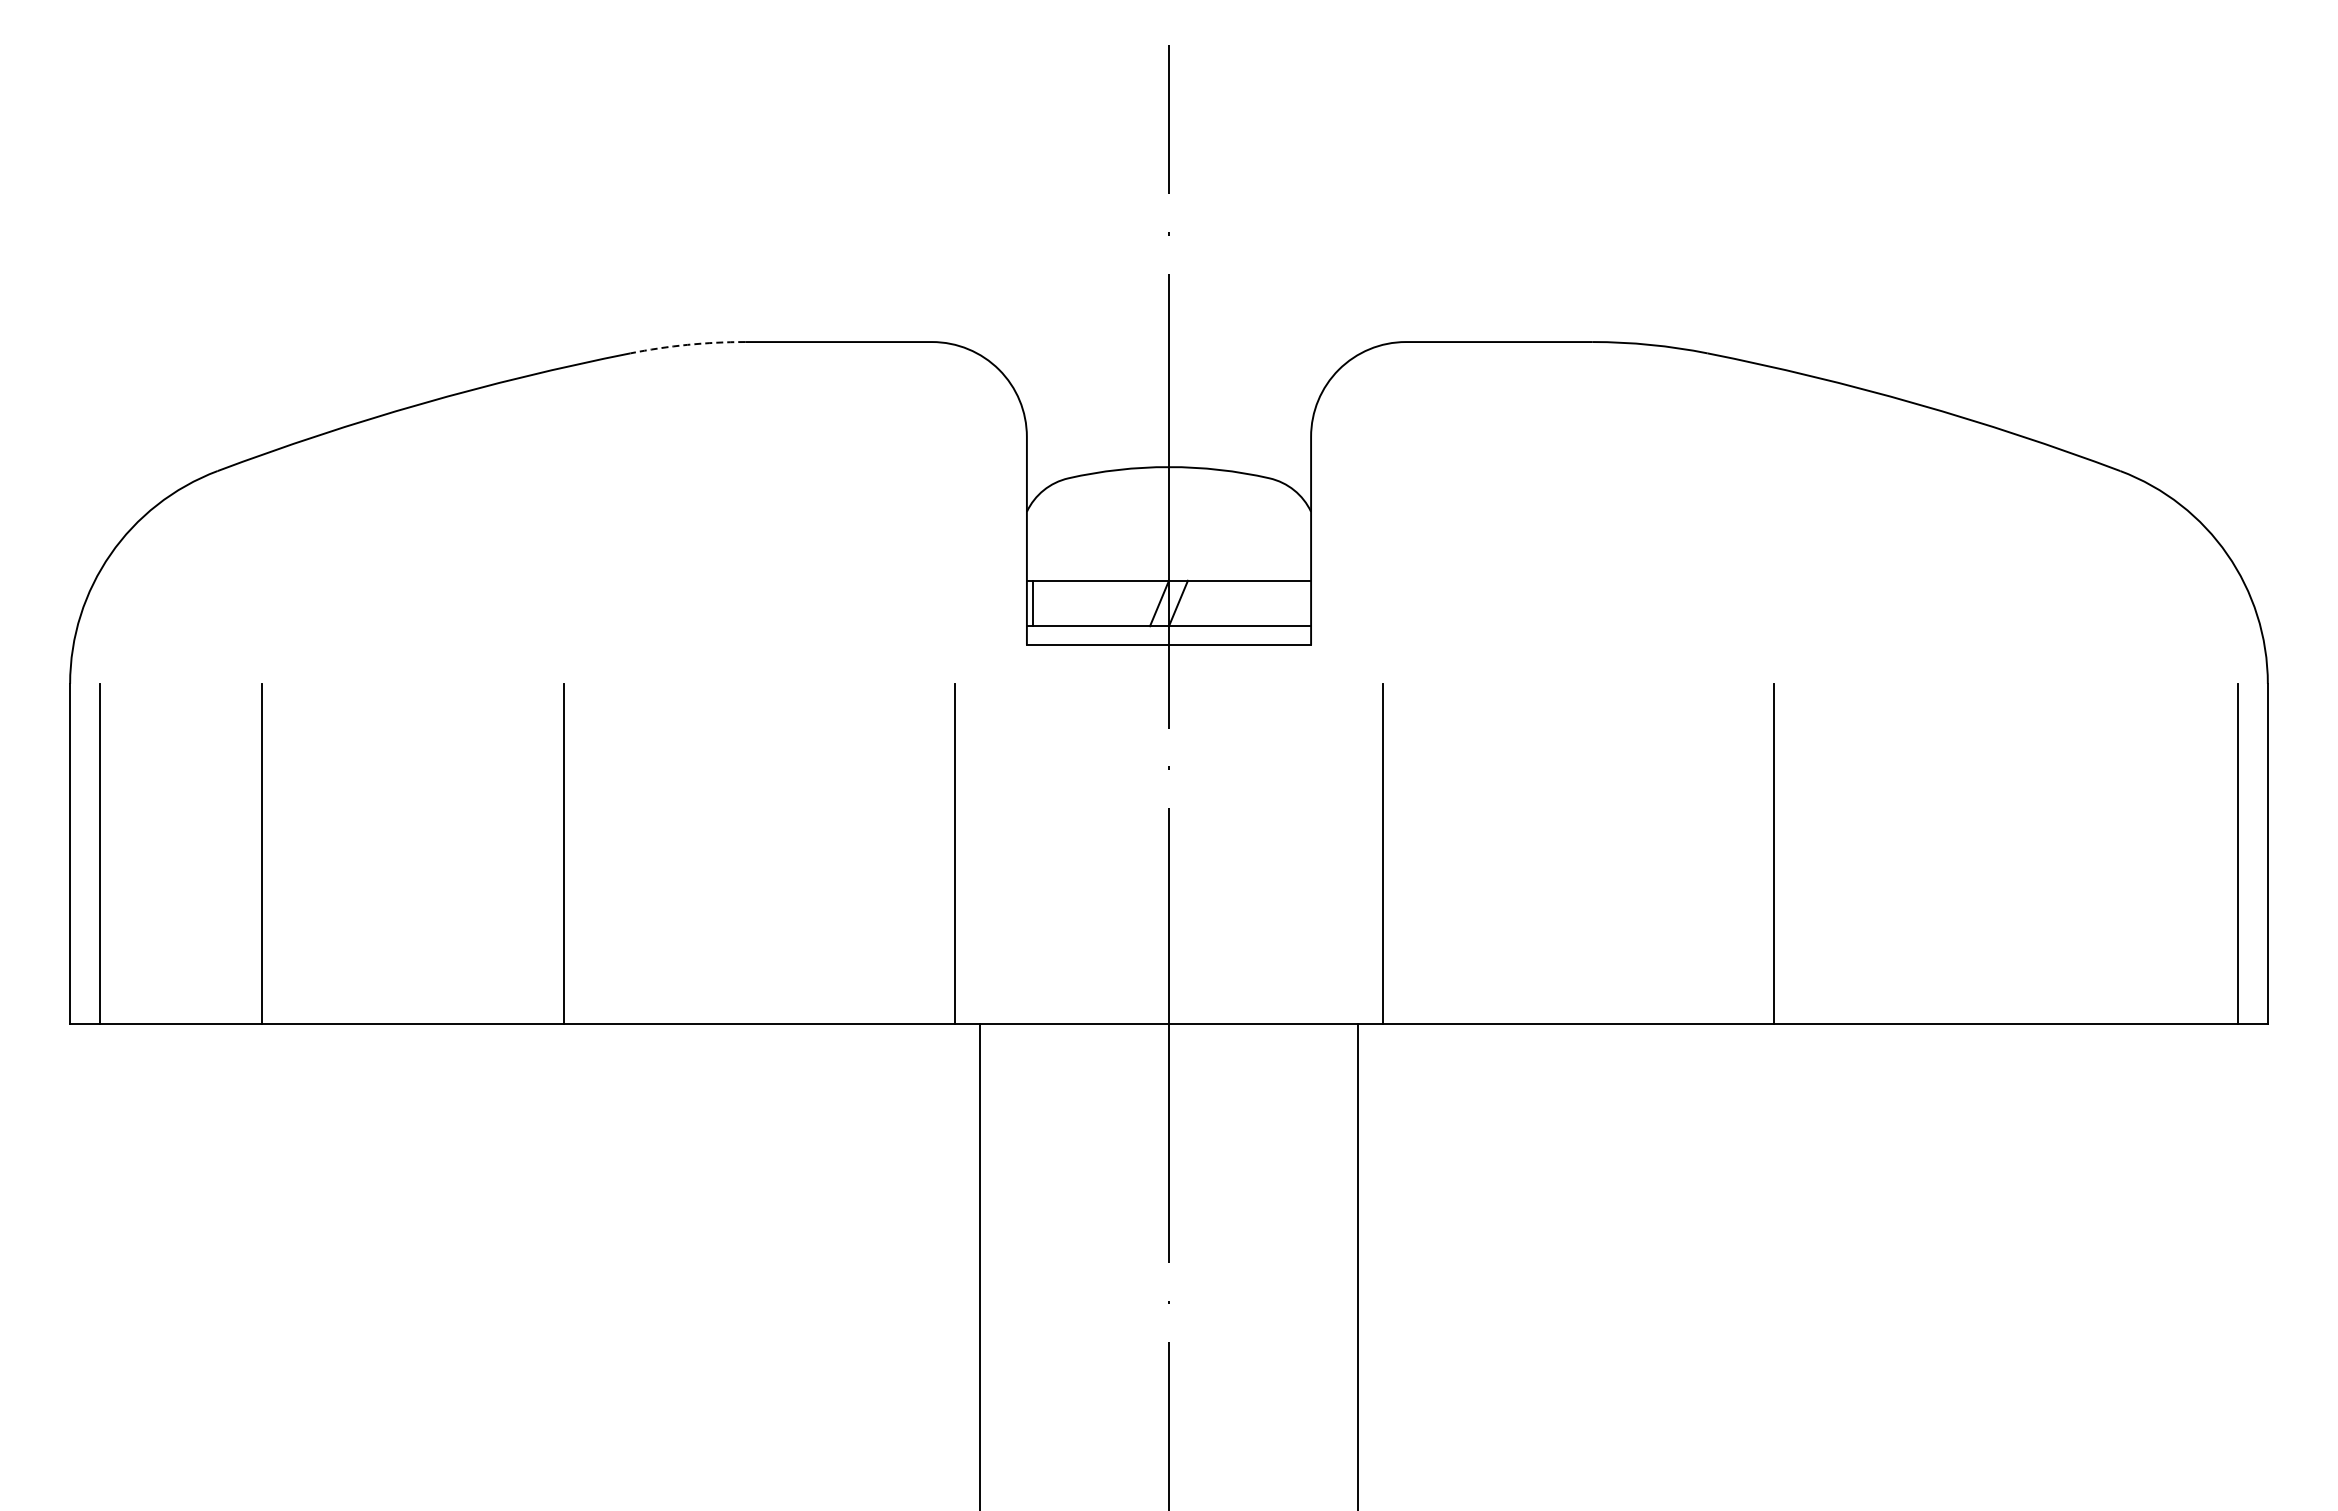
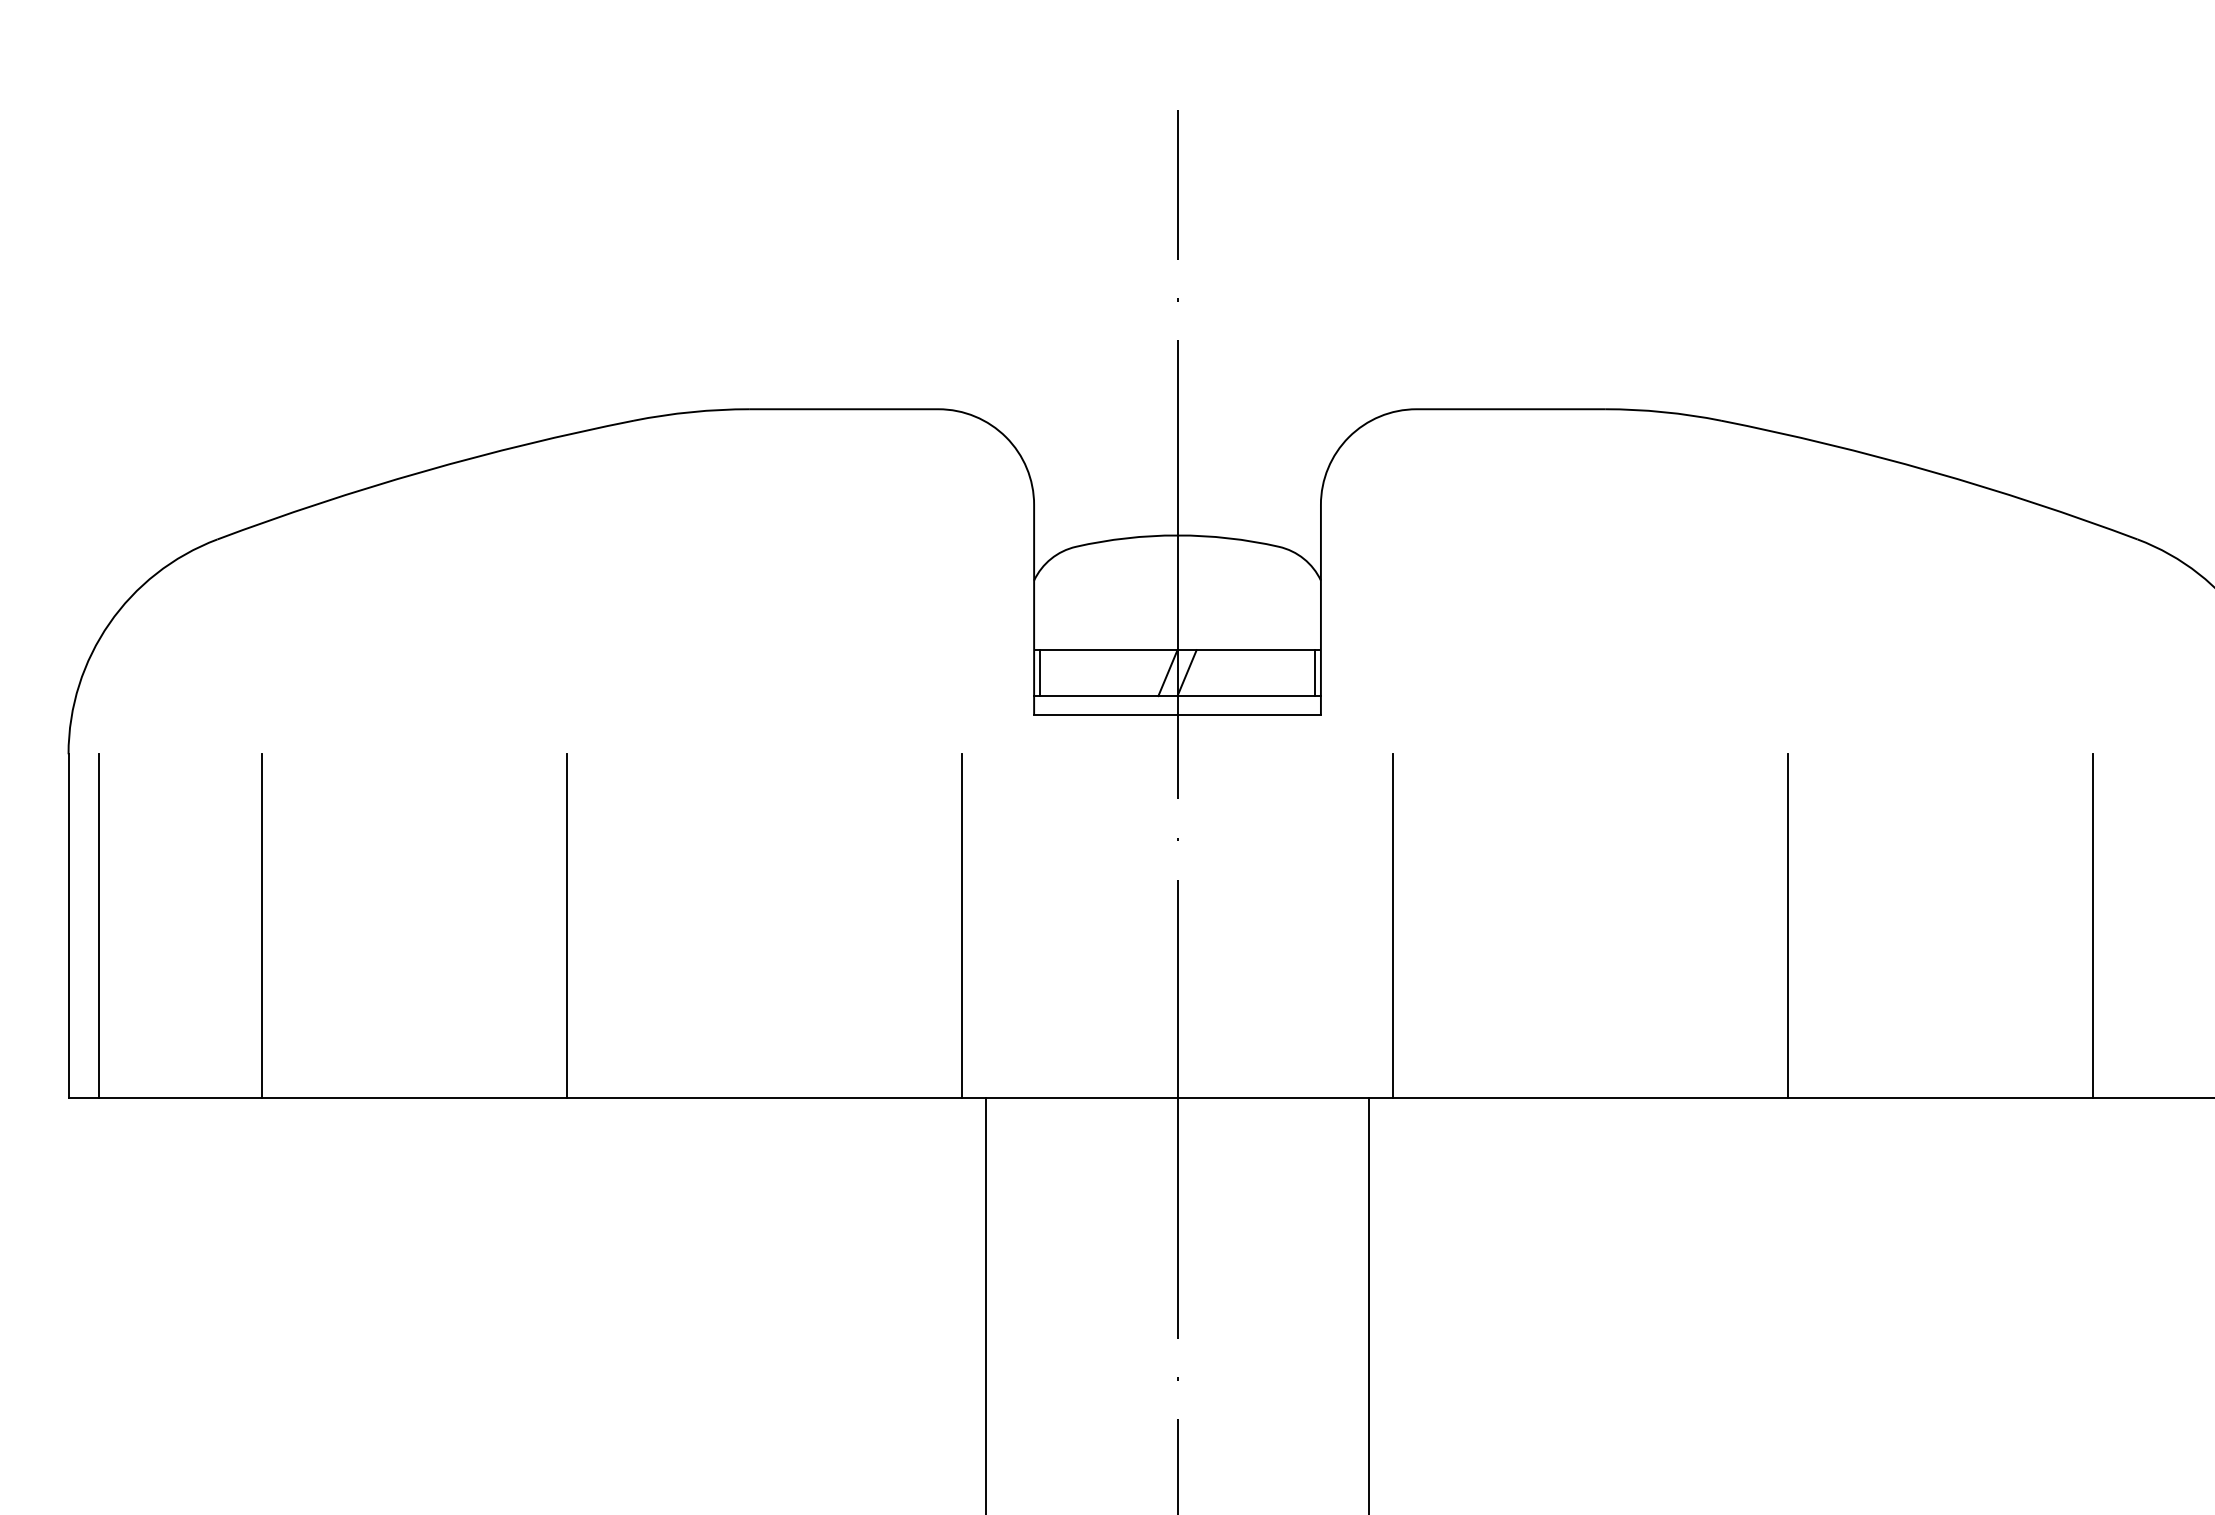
arc: (687, 344) -> (691, 411), dashed -> solid
line: (1305, 603) -> (1315, 673), added
line: (2076, 853) -> (2093, 925), added

